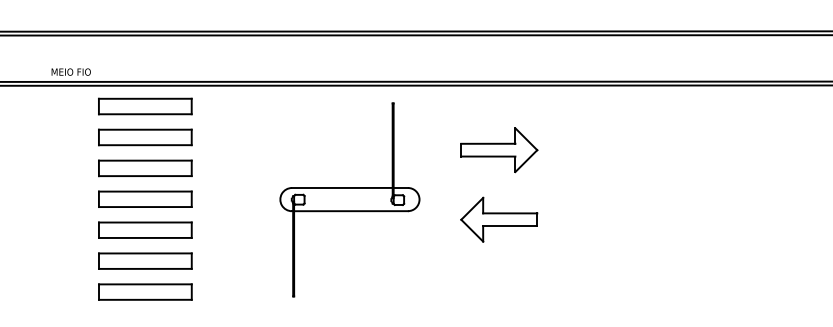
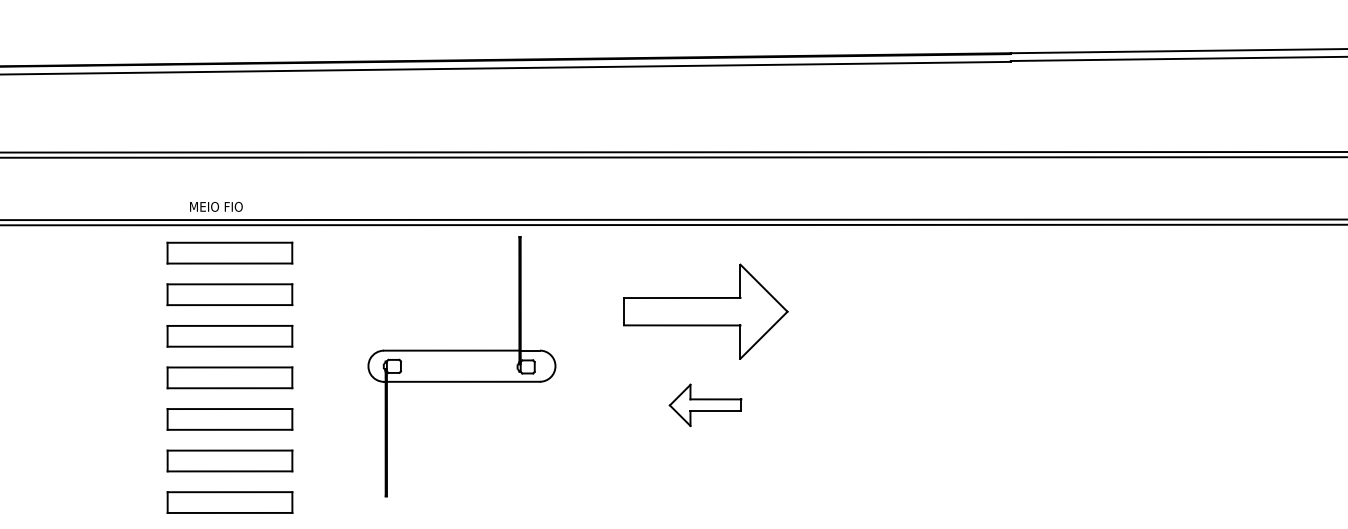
text: (71, 71) -> (216, 206), moved
part: (499, 149) -> (705, 311), size x1.6
part: (349, 199) -> (461, 366), moved
part: (499, 219) -> (705, 405), size x0.7

